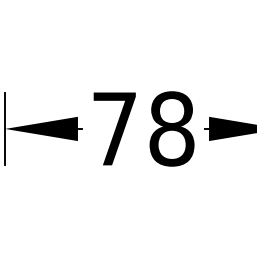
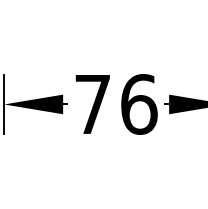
text: (171, 128) -> (138, 104), 78 -> 76

